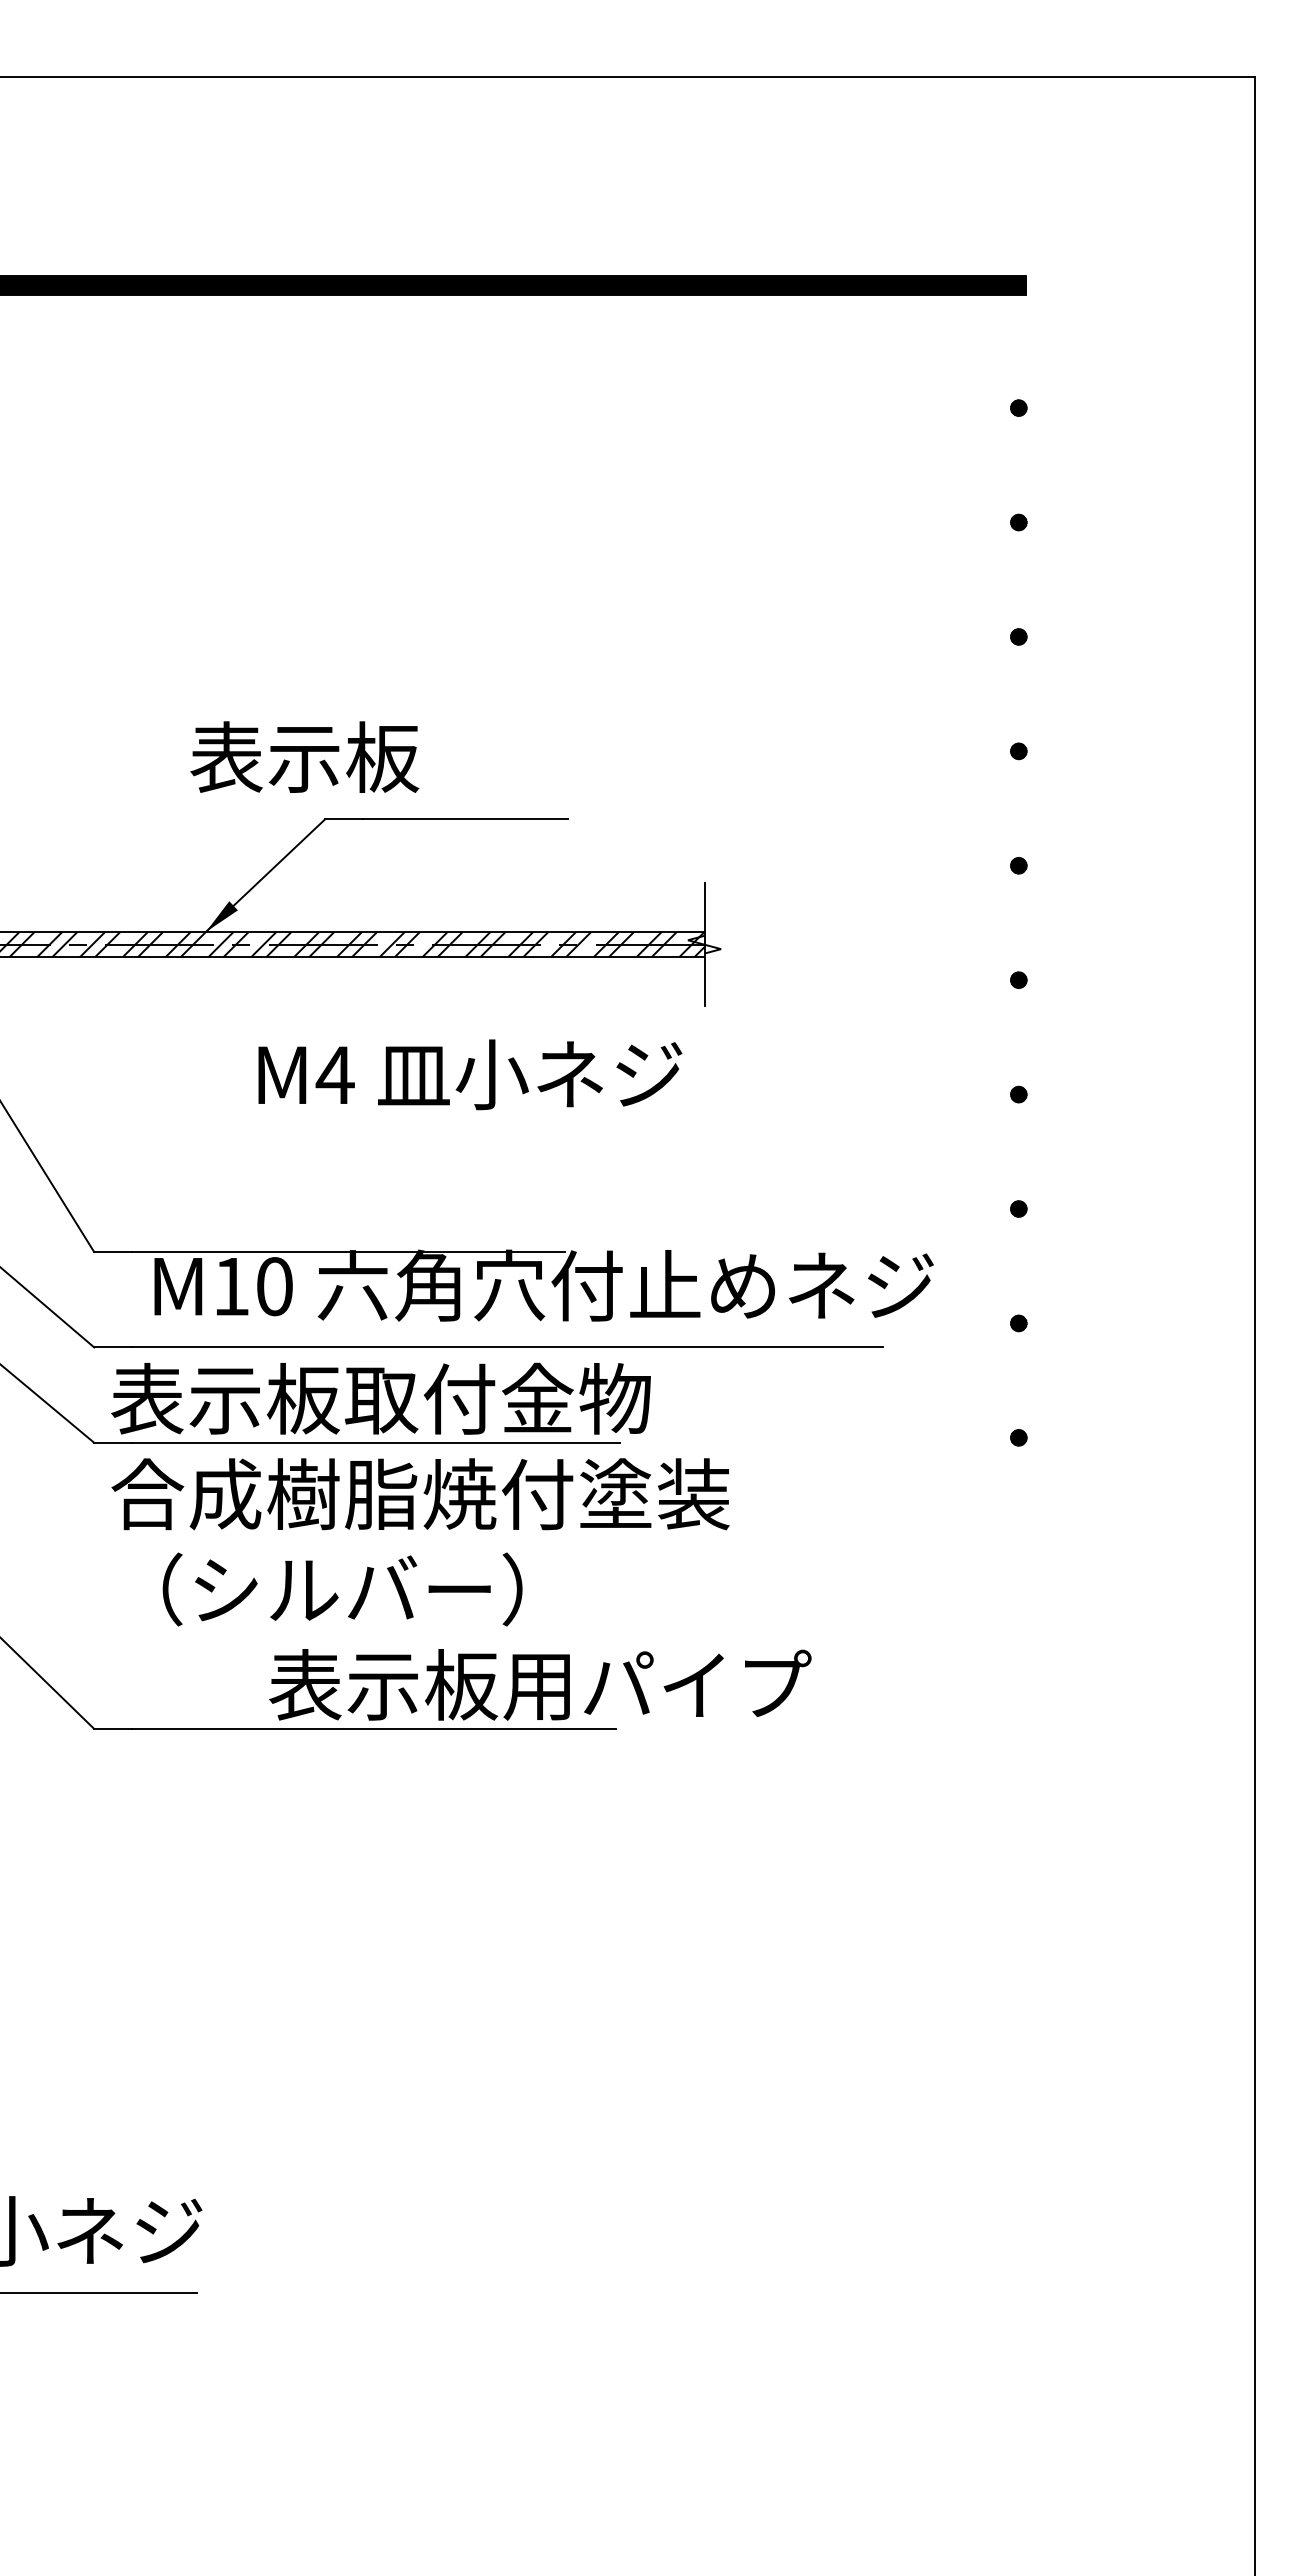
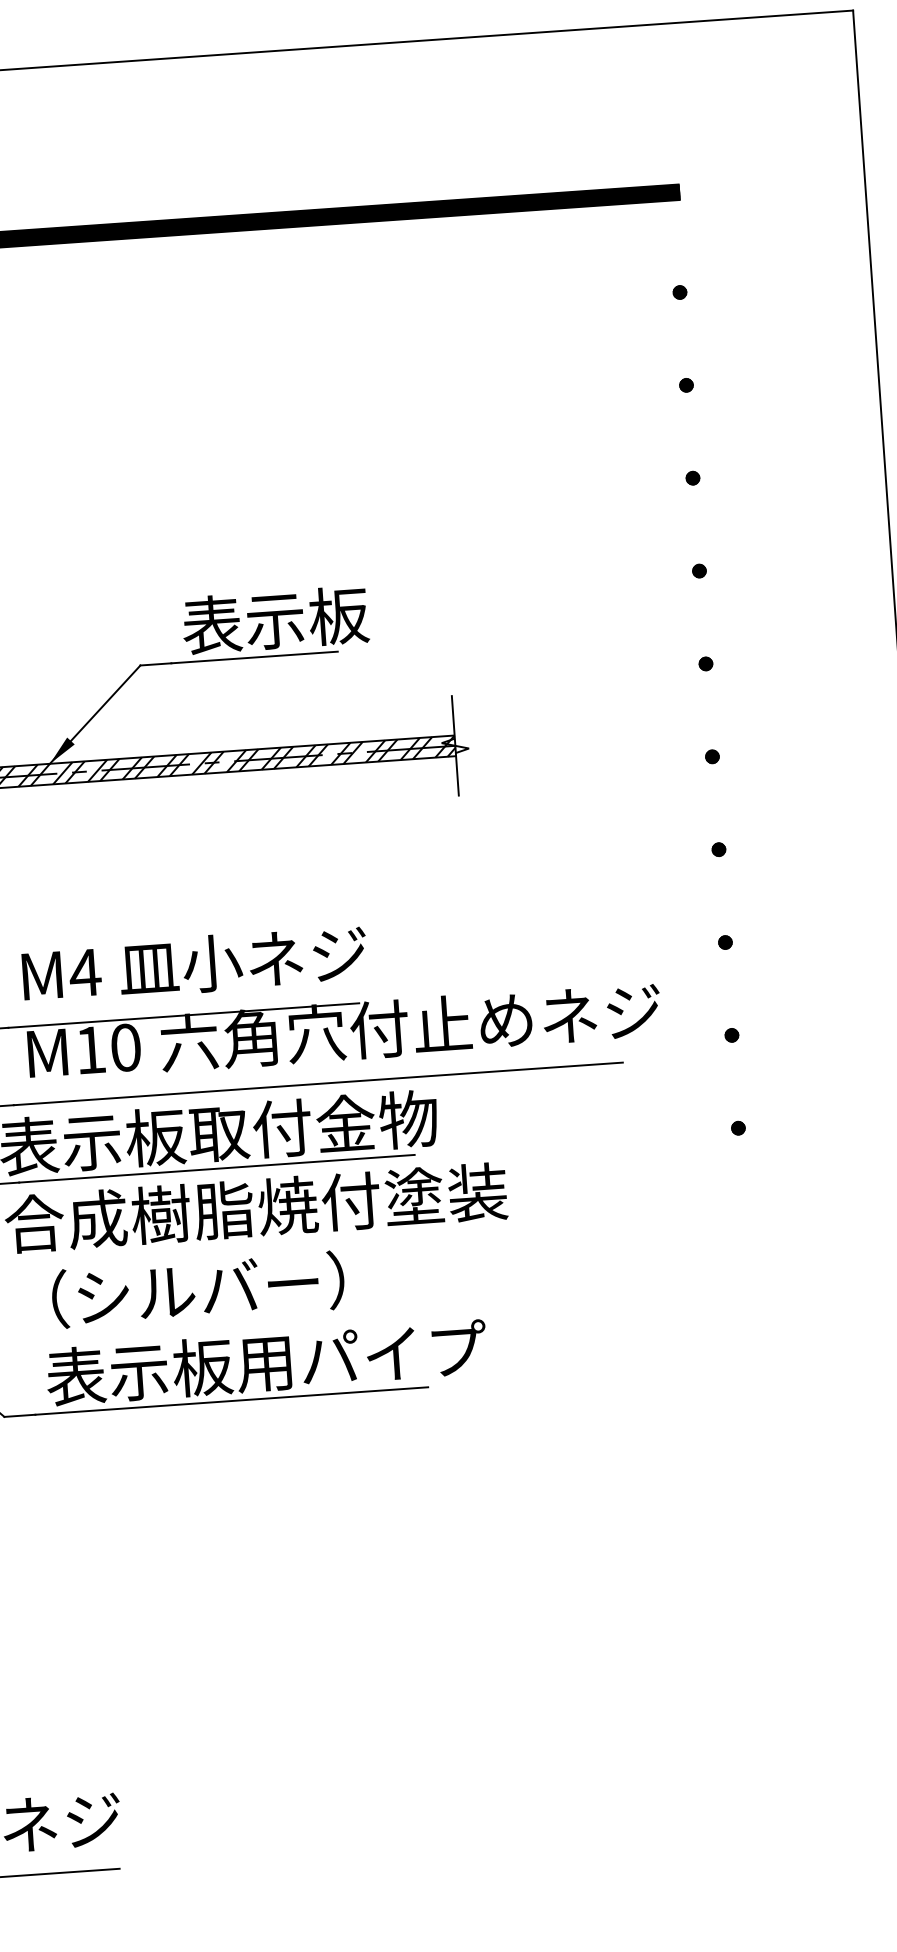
text: (304, 756) -> (275, 619), moved
text: (470, 1074) -> (194, 964), moved
text: (540, 1684) -> (266, 1362), moved

